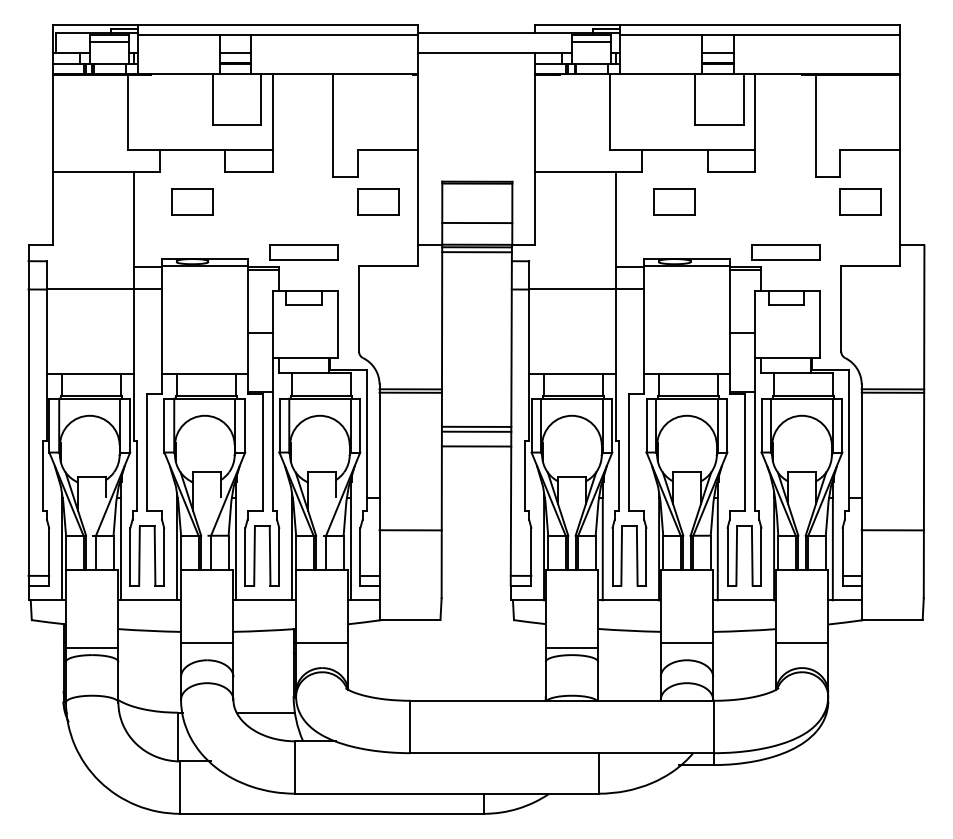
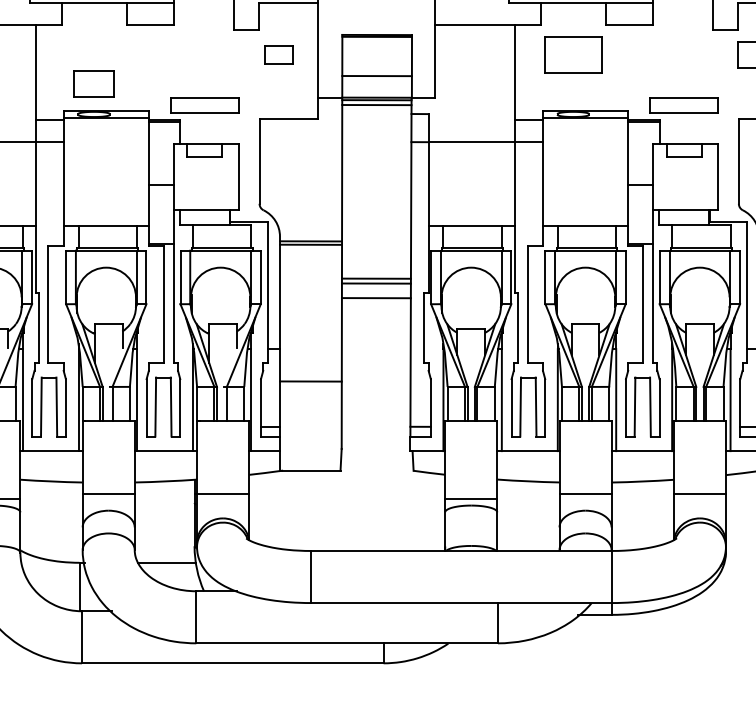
part: (192, 201) -> (94, 83), moved
part: (378, 201) -> (278, 54), size x0.7
part: (674, 201) -> (573, 54), size x1.4

